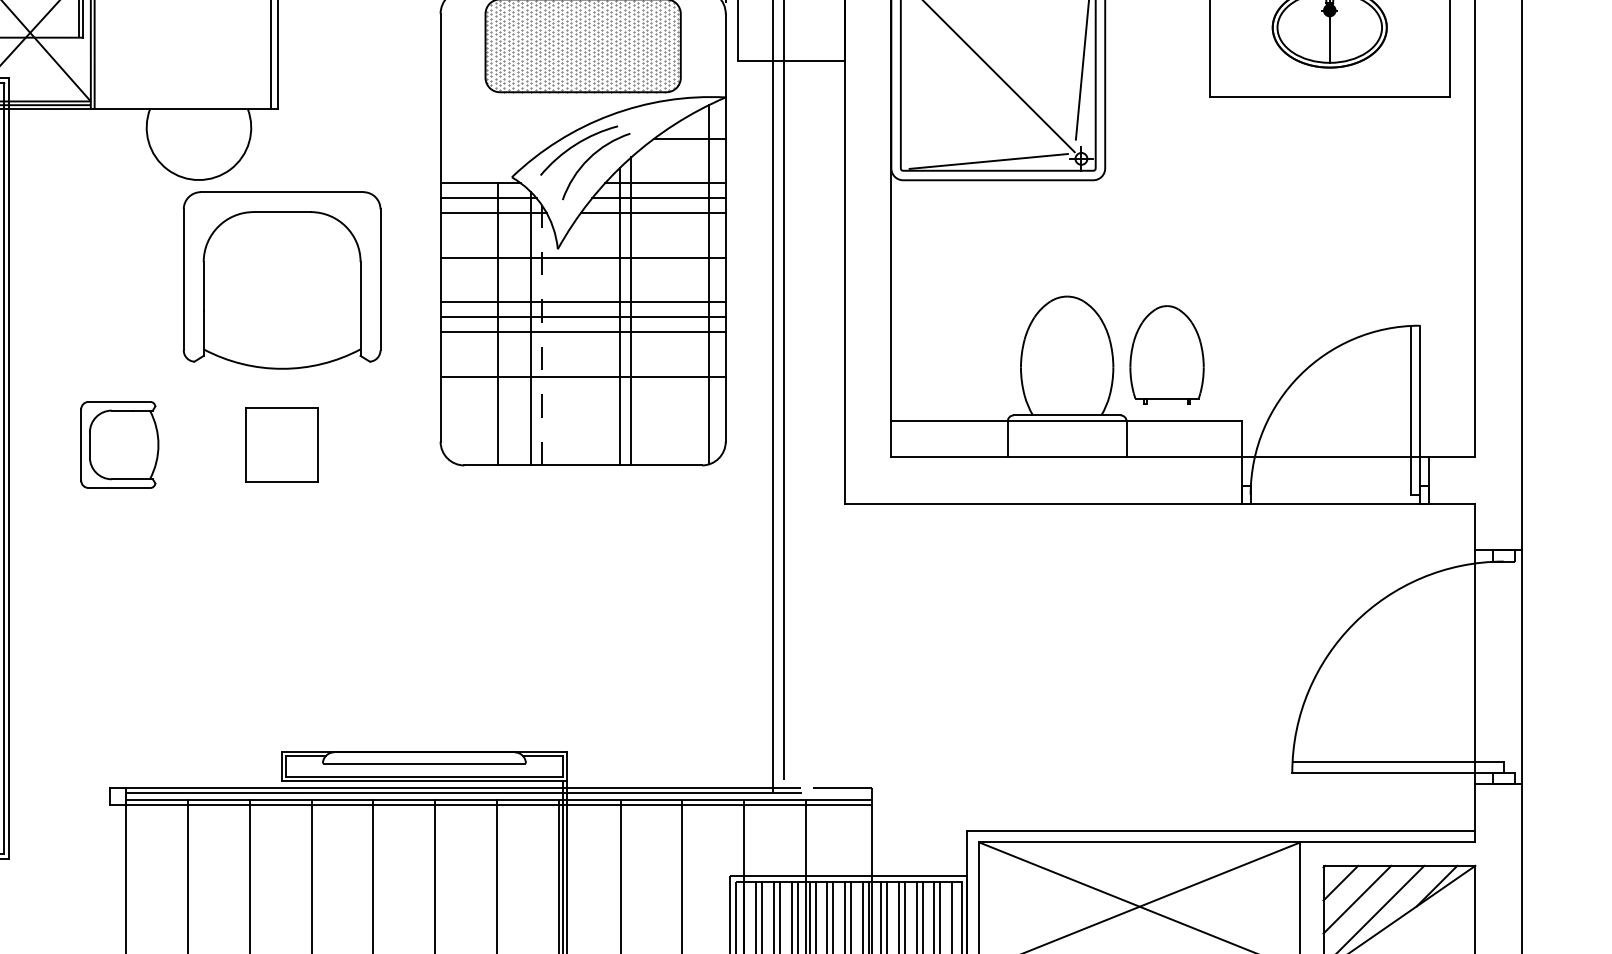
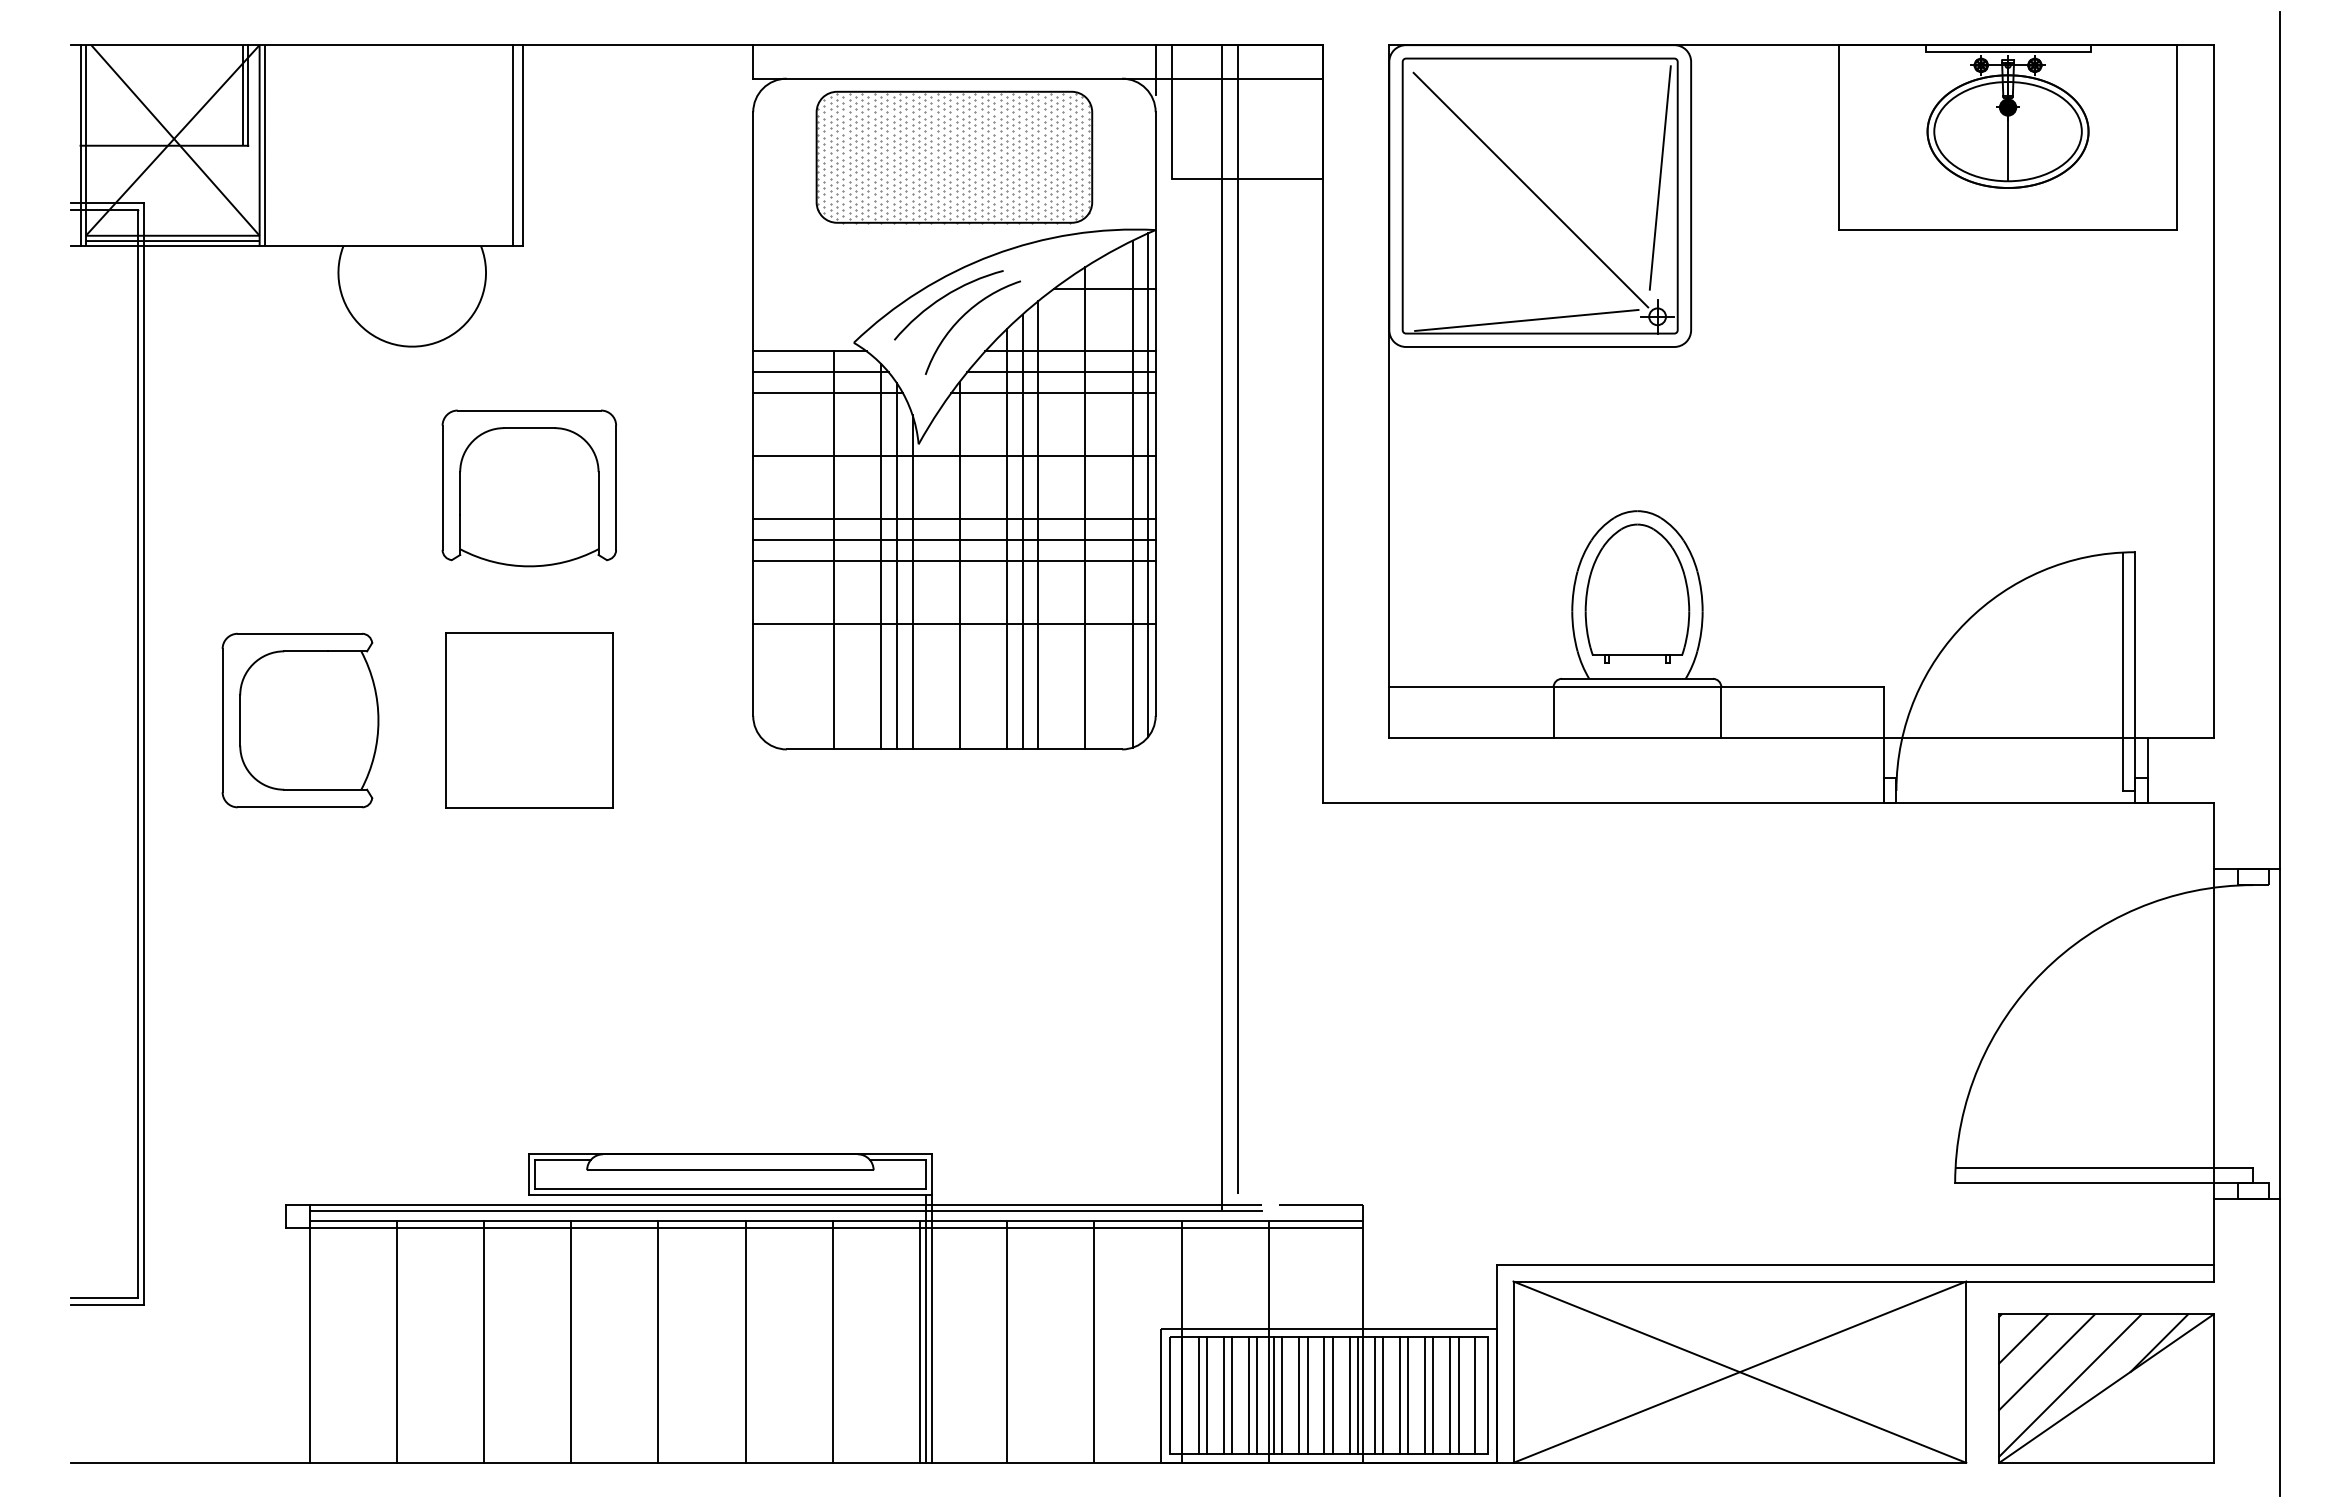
line: (720, 277) -> (1148, 484), added
part: (281, 280) -> (528, 488), size x0.62
line: (676, 294) -> (1085, 508), added
line: (642, 306) -> (1038, 525), added
line: (542, 335) -> (896, 565), dashed -> solid
line: (586, 335) -> (959, 565), added
line: (553, 346) -> (912, 581), added
part: (1167, 354) -> (1637, 593), moved
part: (119, 444) -> (300, 720), size x1.43
part: (282, 444) -> (529, 720), size x1.67

